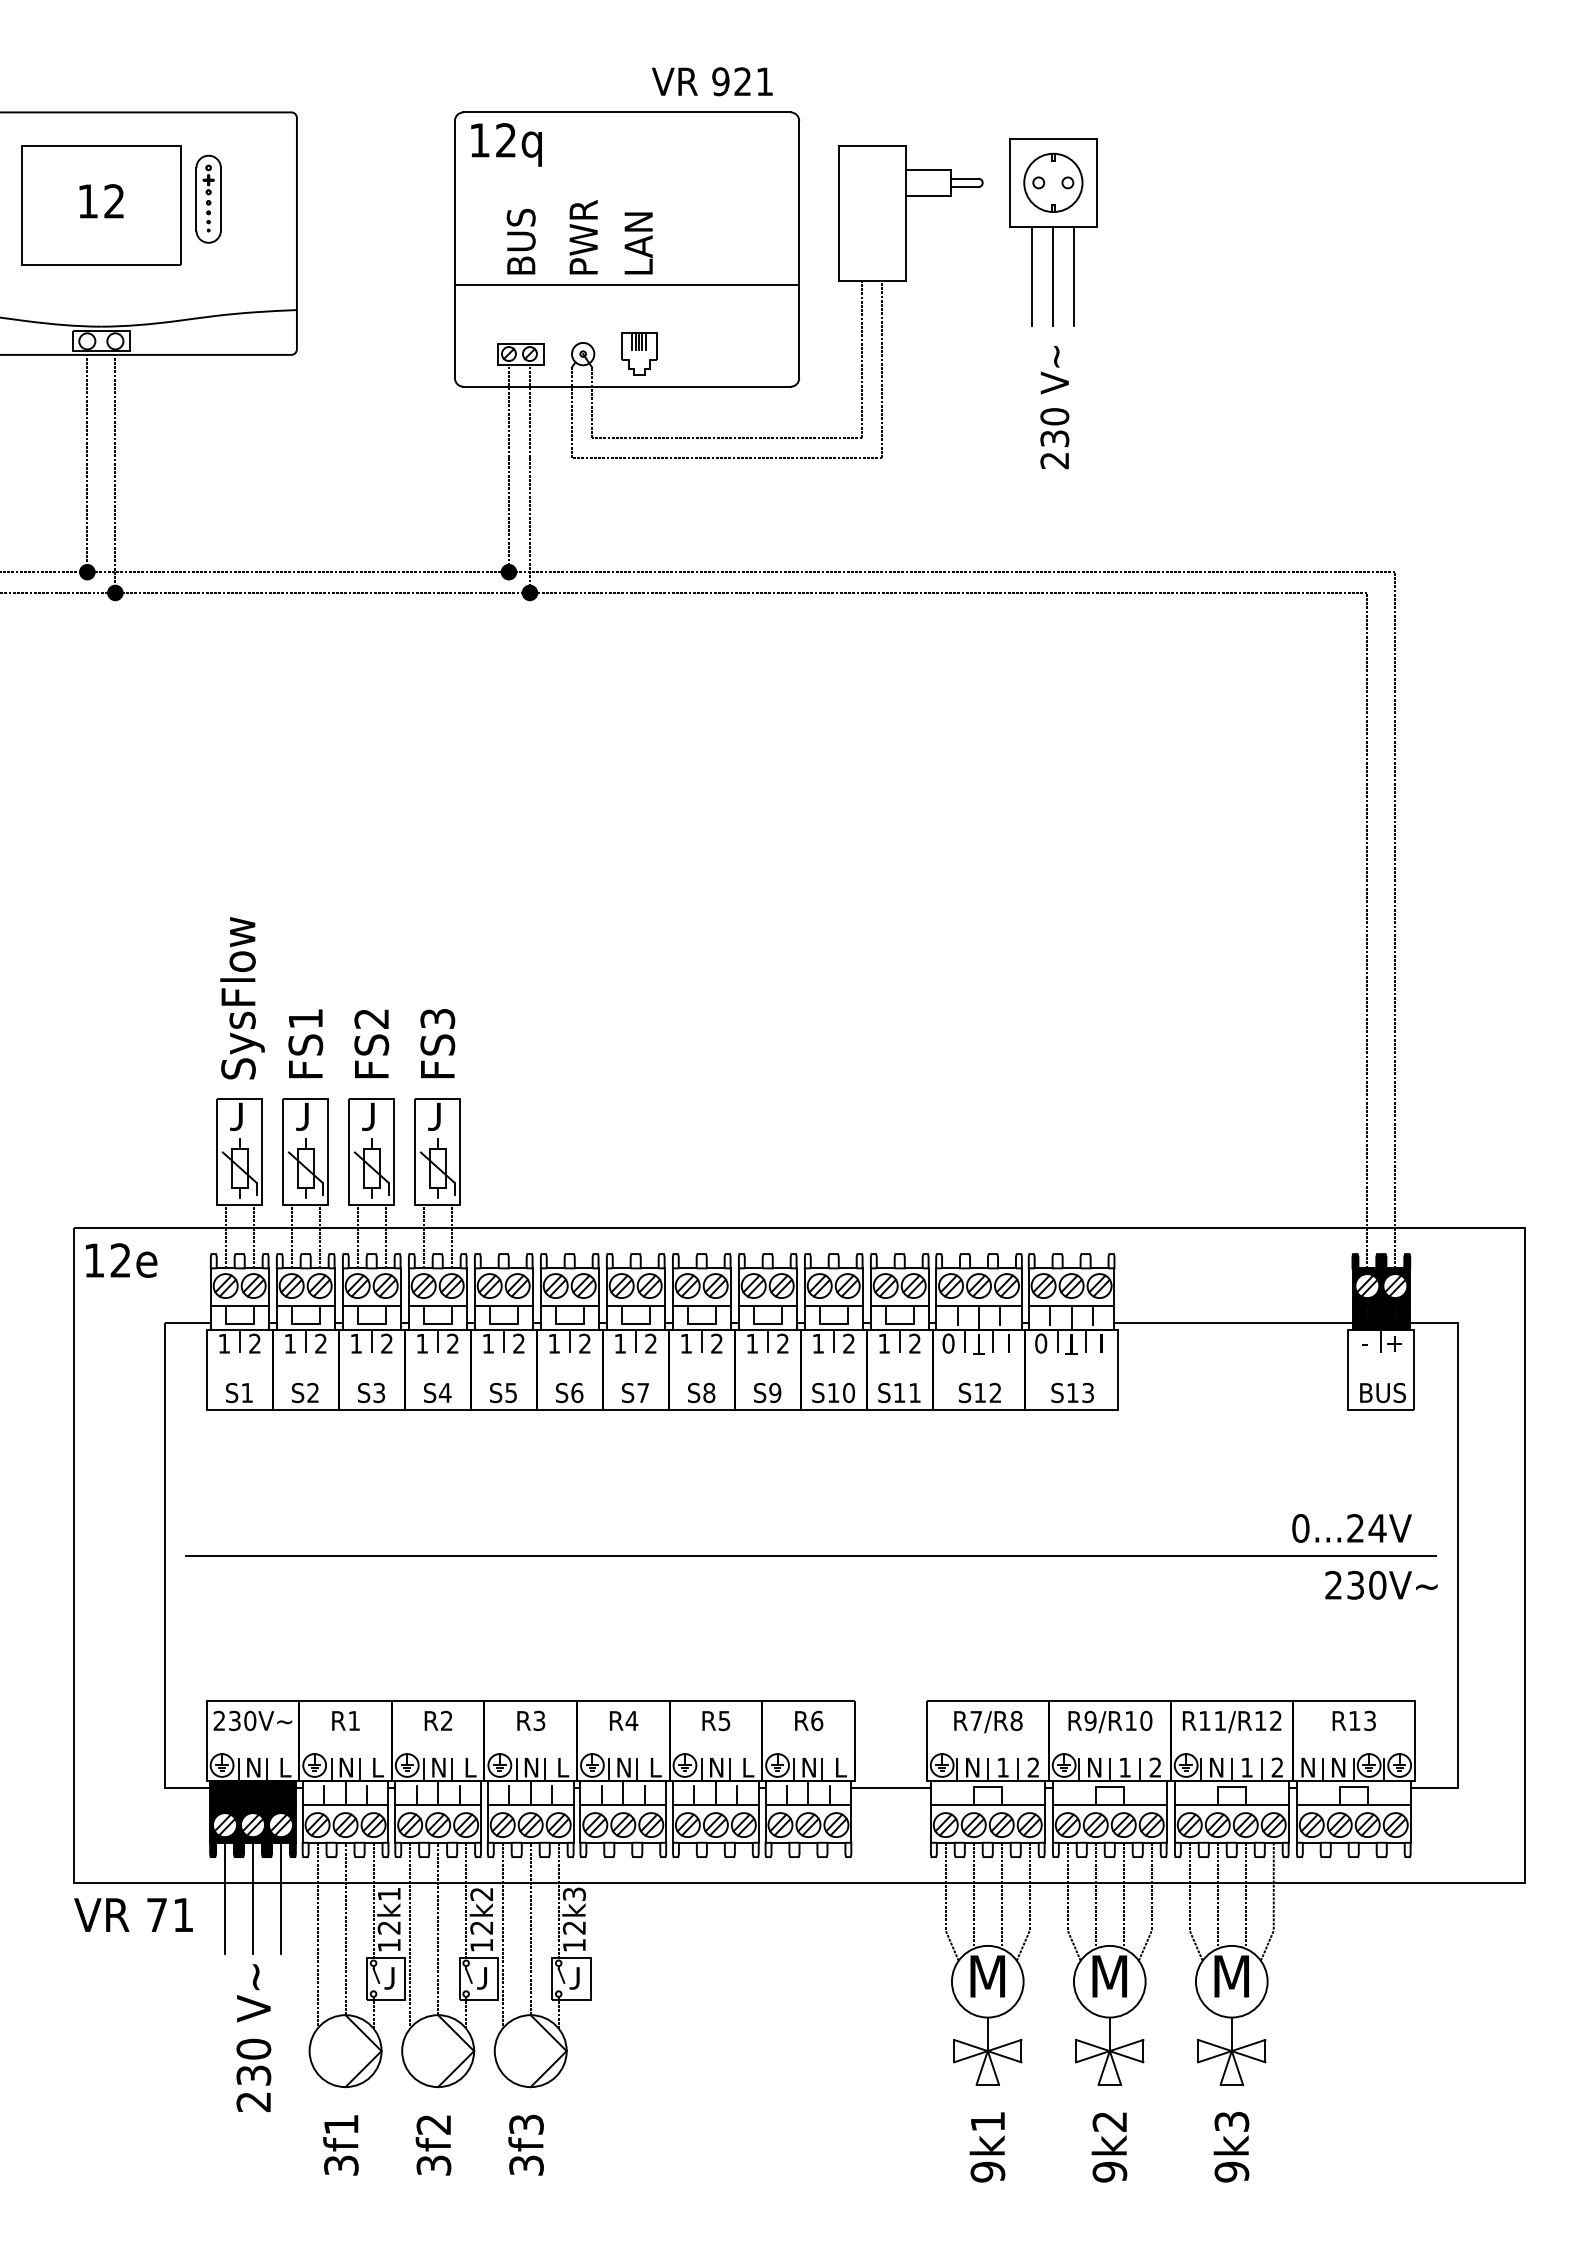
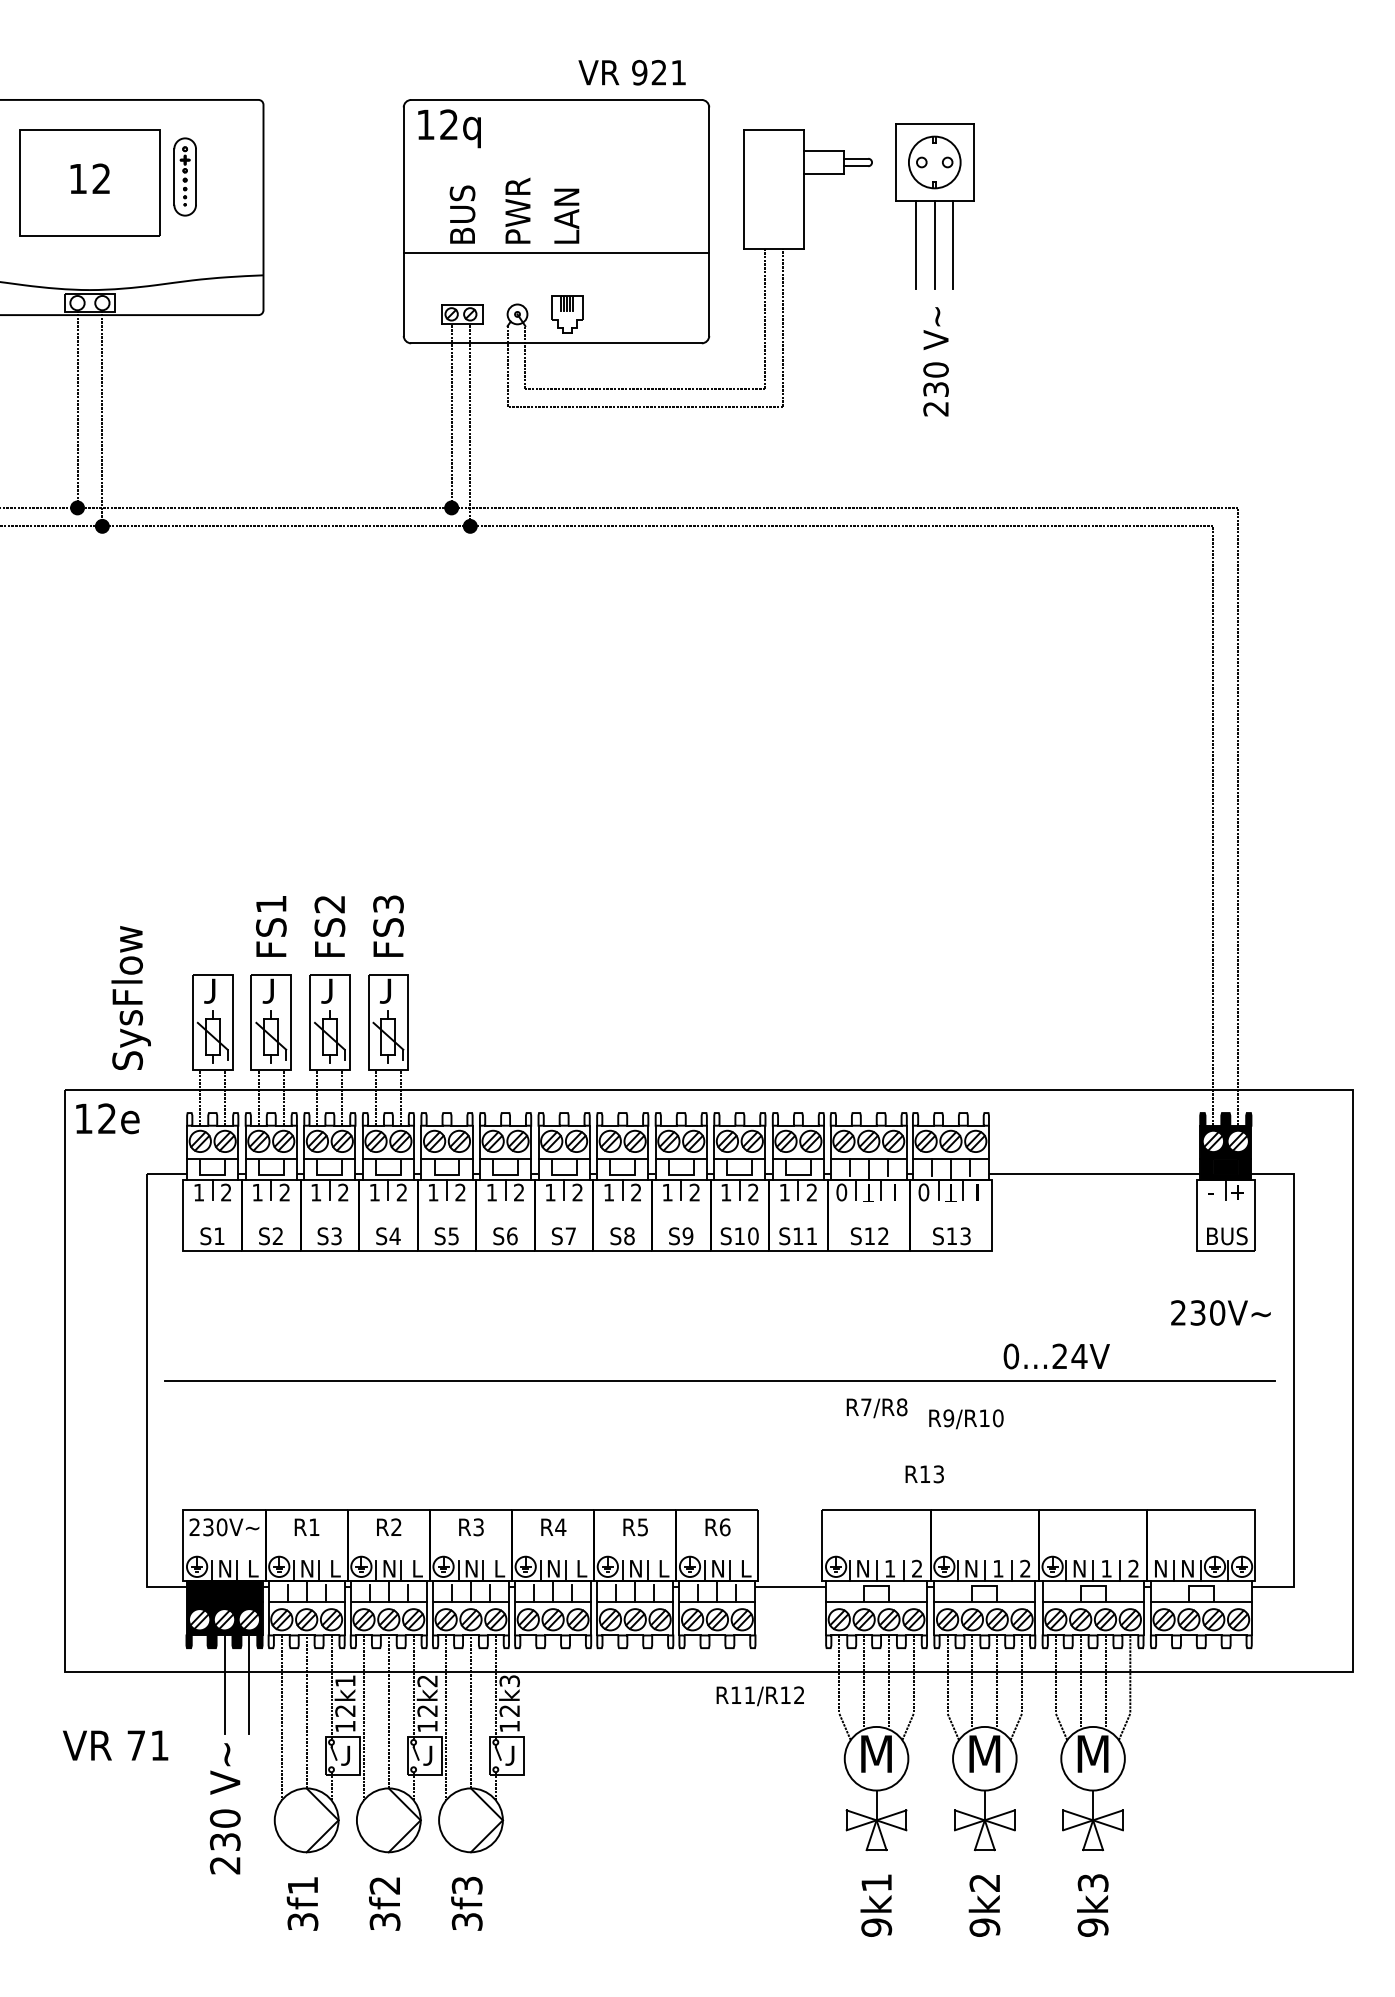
text: (241, 997) -> (130, 997), moved
text: (1351, 1528) -> (1056, 1356), moved
text: (1381, 1584) -> (1220, 1312), moved
text: (1353, 1721) -> (924, 1474), moved
text: (987, 1722) -> (876, 1408), moved
text: (1110, 1722) -> (966, 1419), moved
text: (1231, 1722) -> (759, 1696), moved
line: (224, 1898) -> (199, 1684), removed
text: (133, 1914) -> (115, 1745), moved

